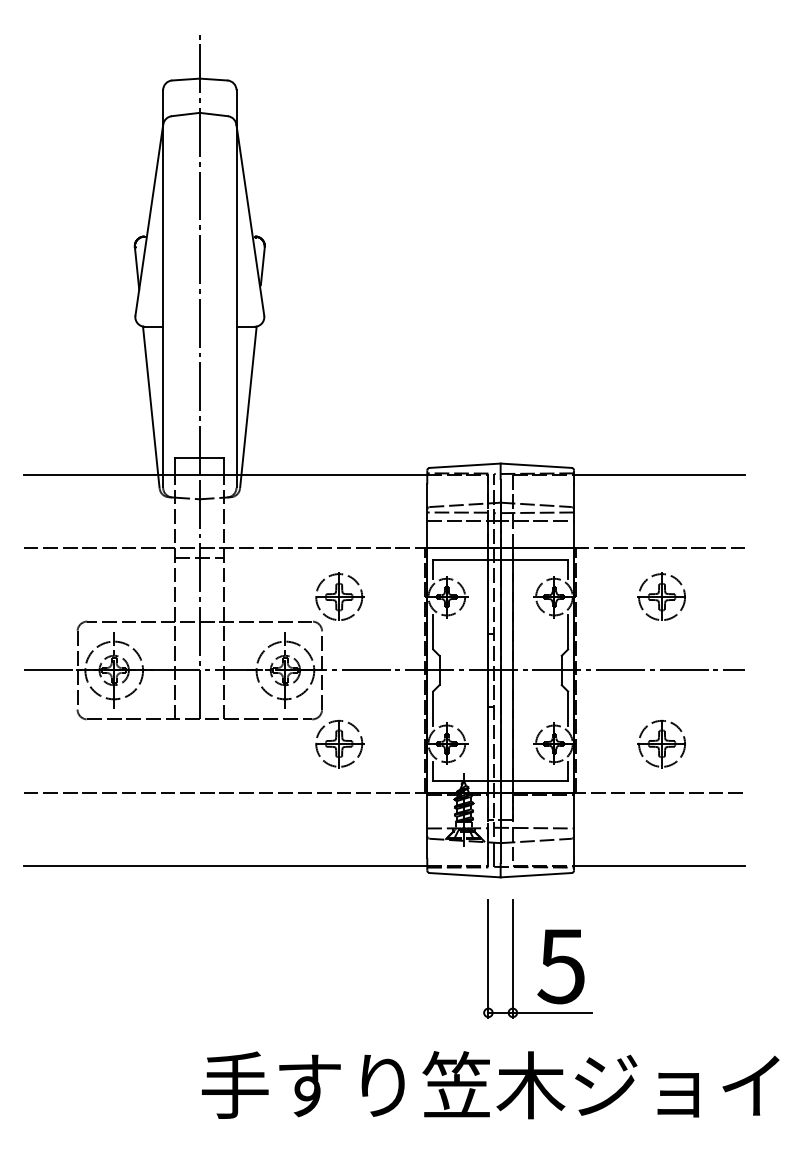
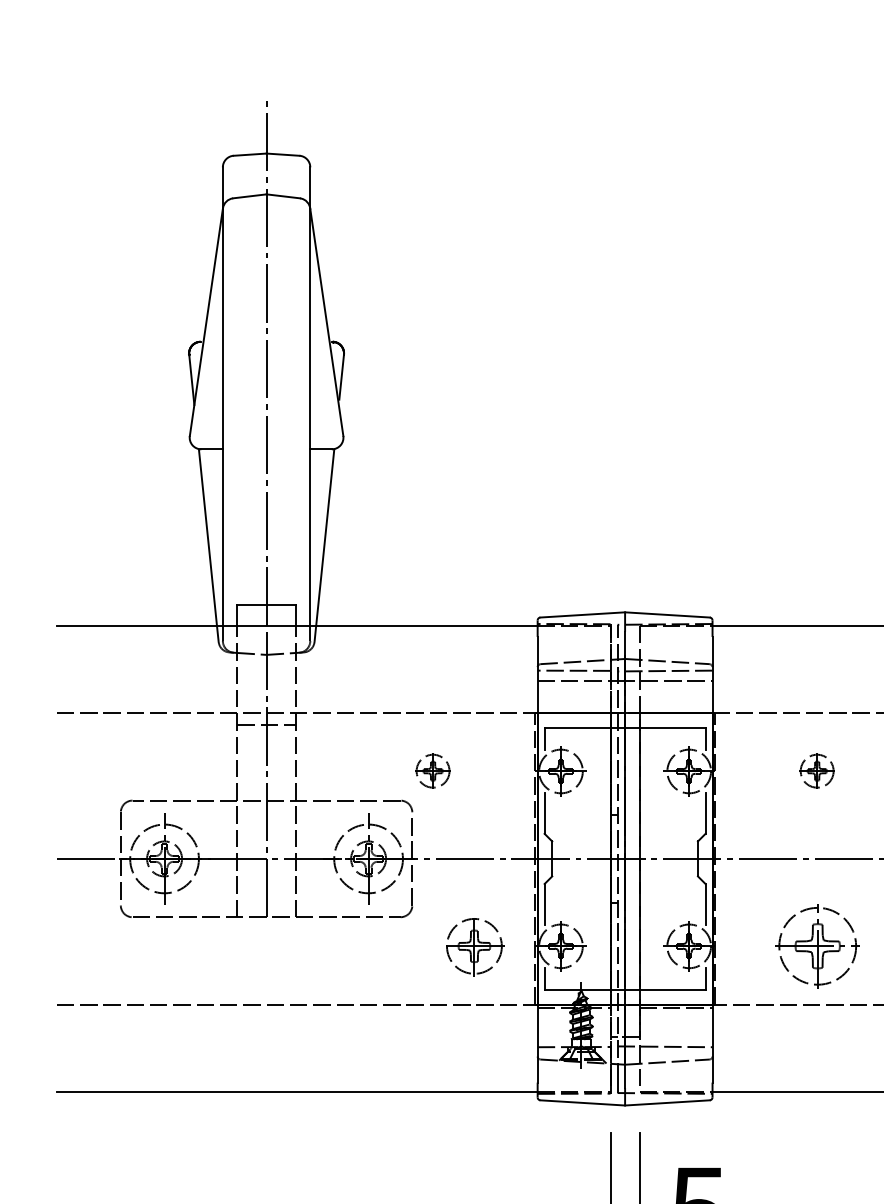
part: (339, 596) -> (433, 770), size x0.6
part: (661, 596) -> (816, 770), size x0.6
part: (339, 743) -> (474, 945), moved
part: (661, 743) -> (816, 945), size x1.4

